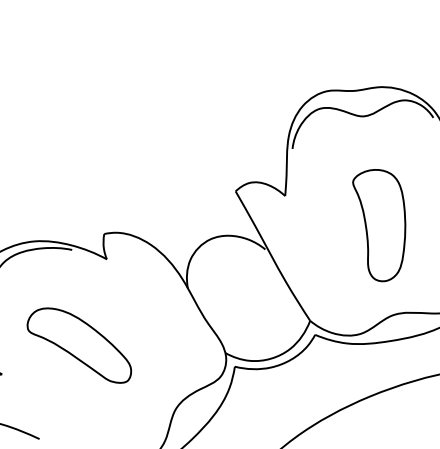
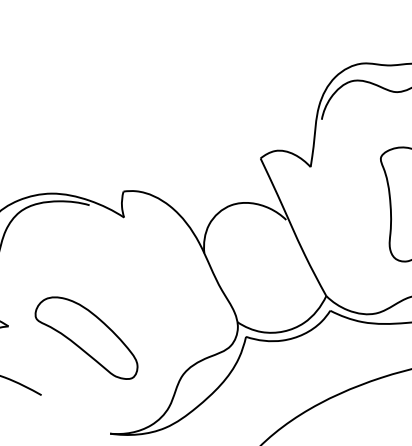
part: (79, 345) -> (86, 337), moved

